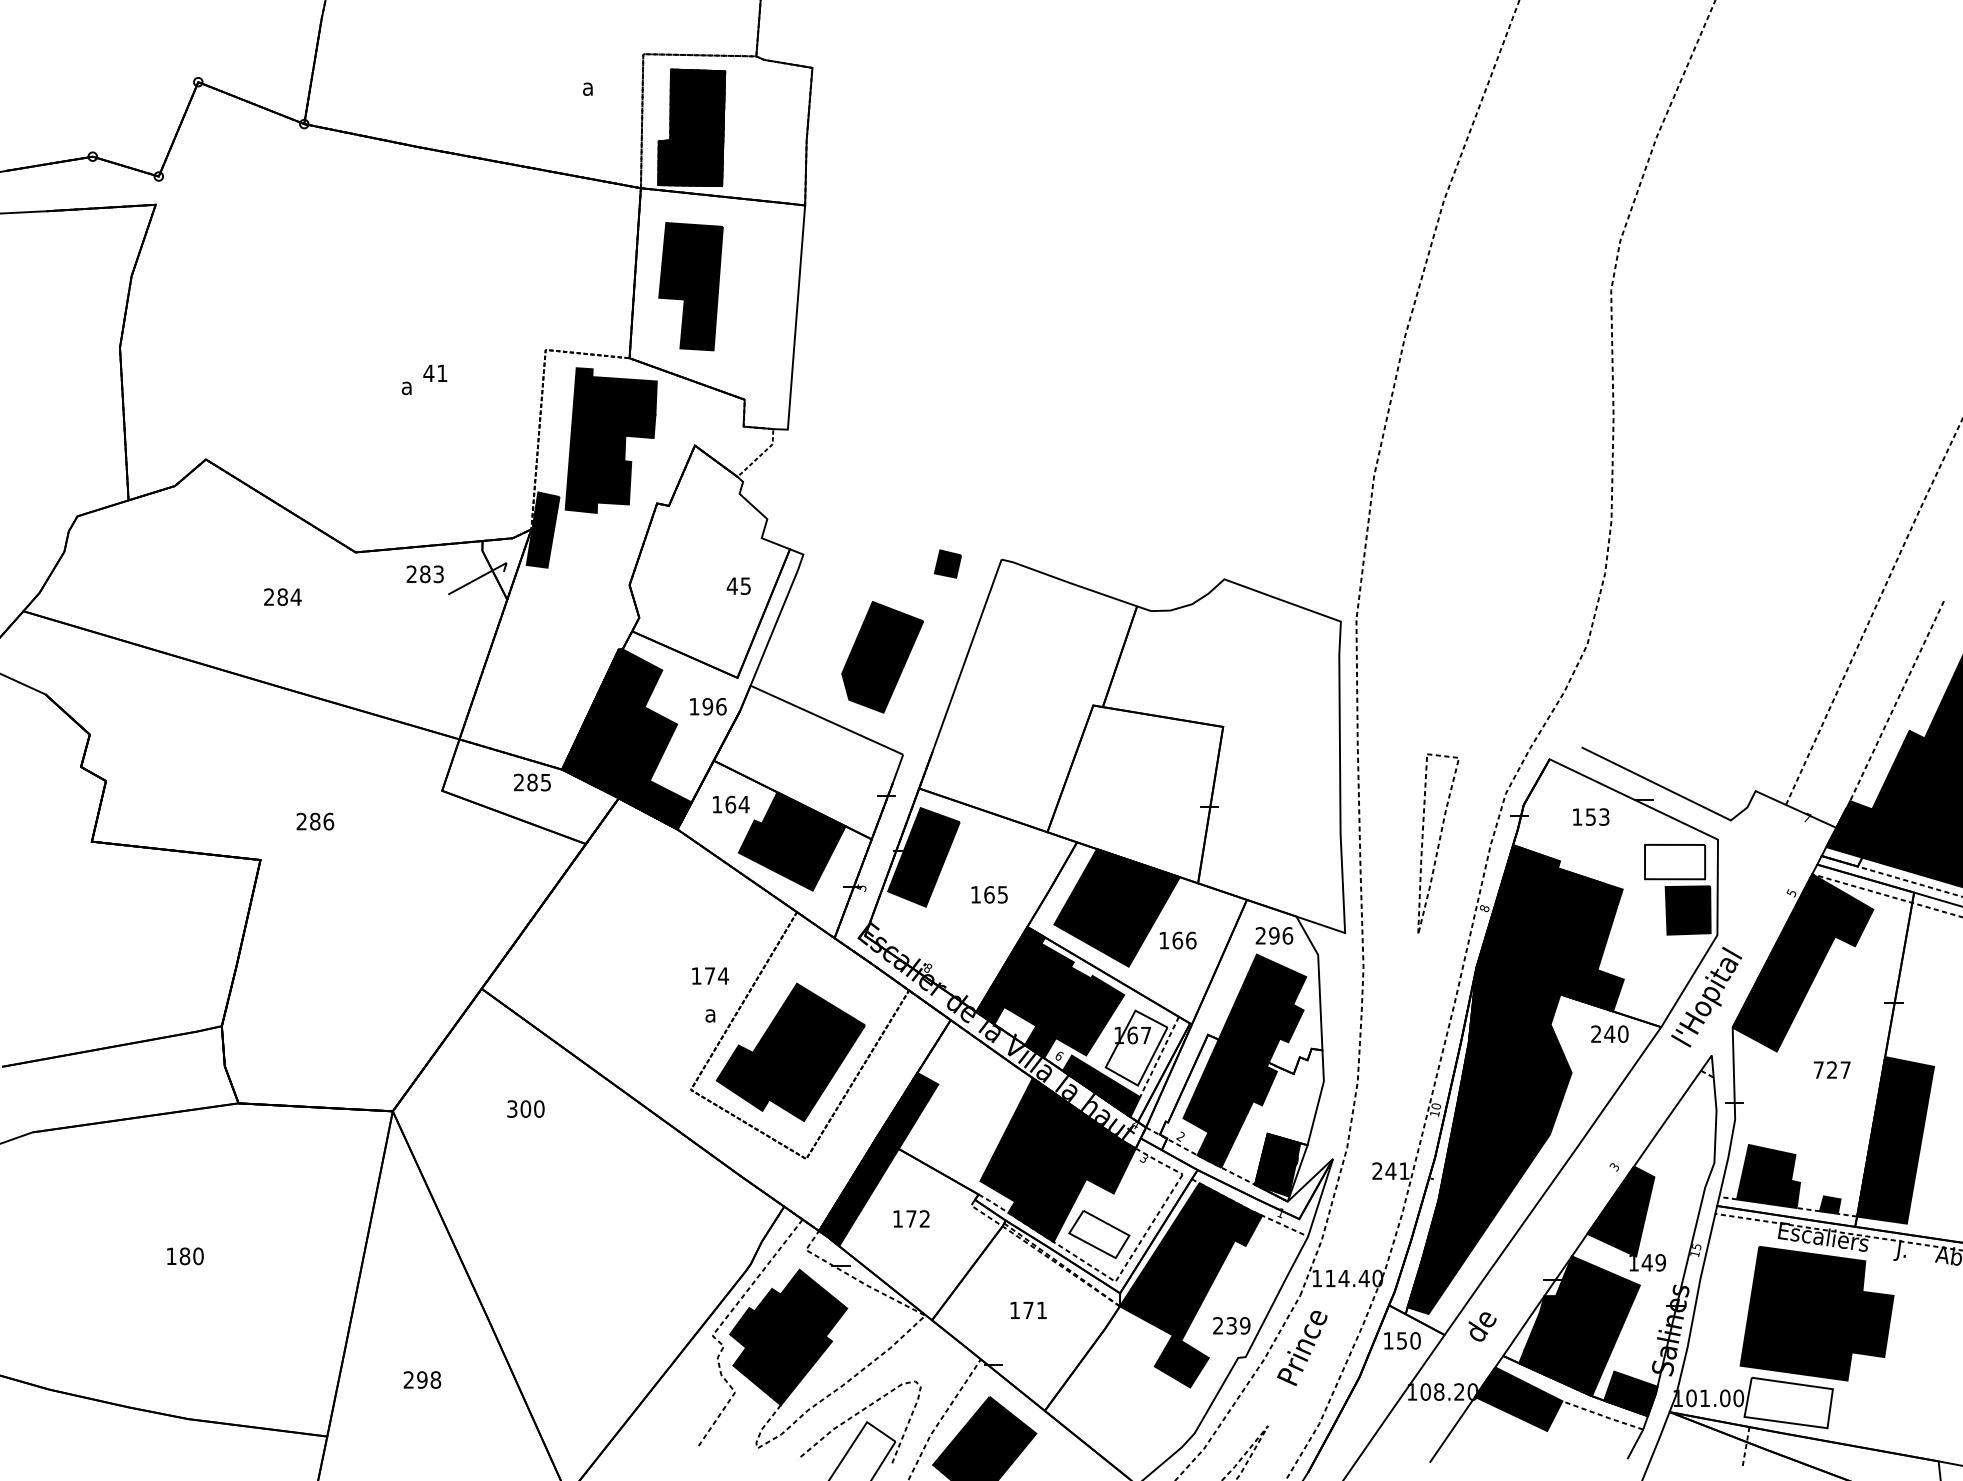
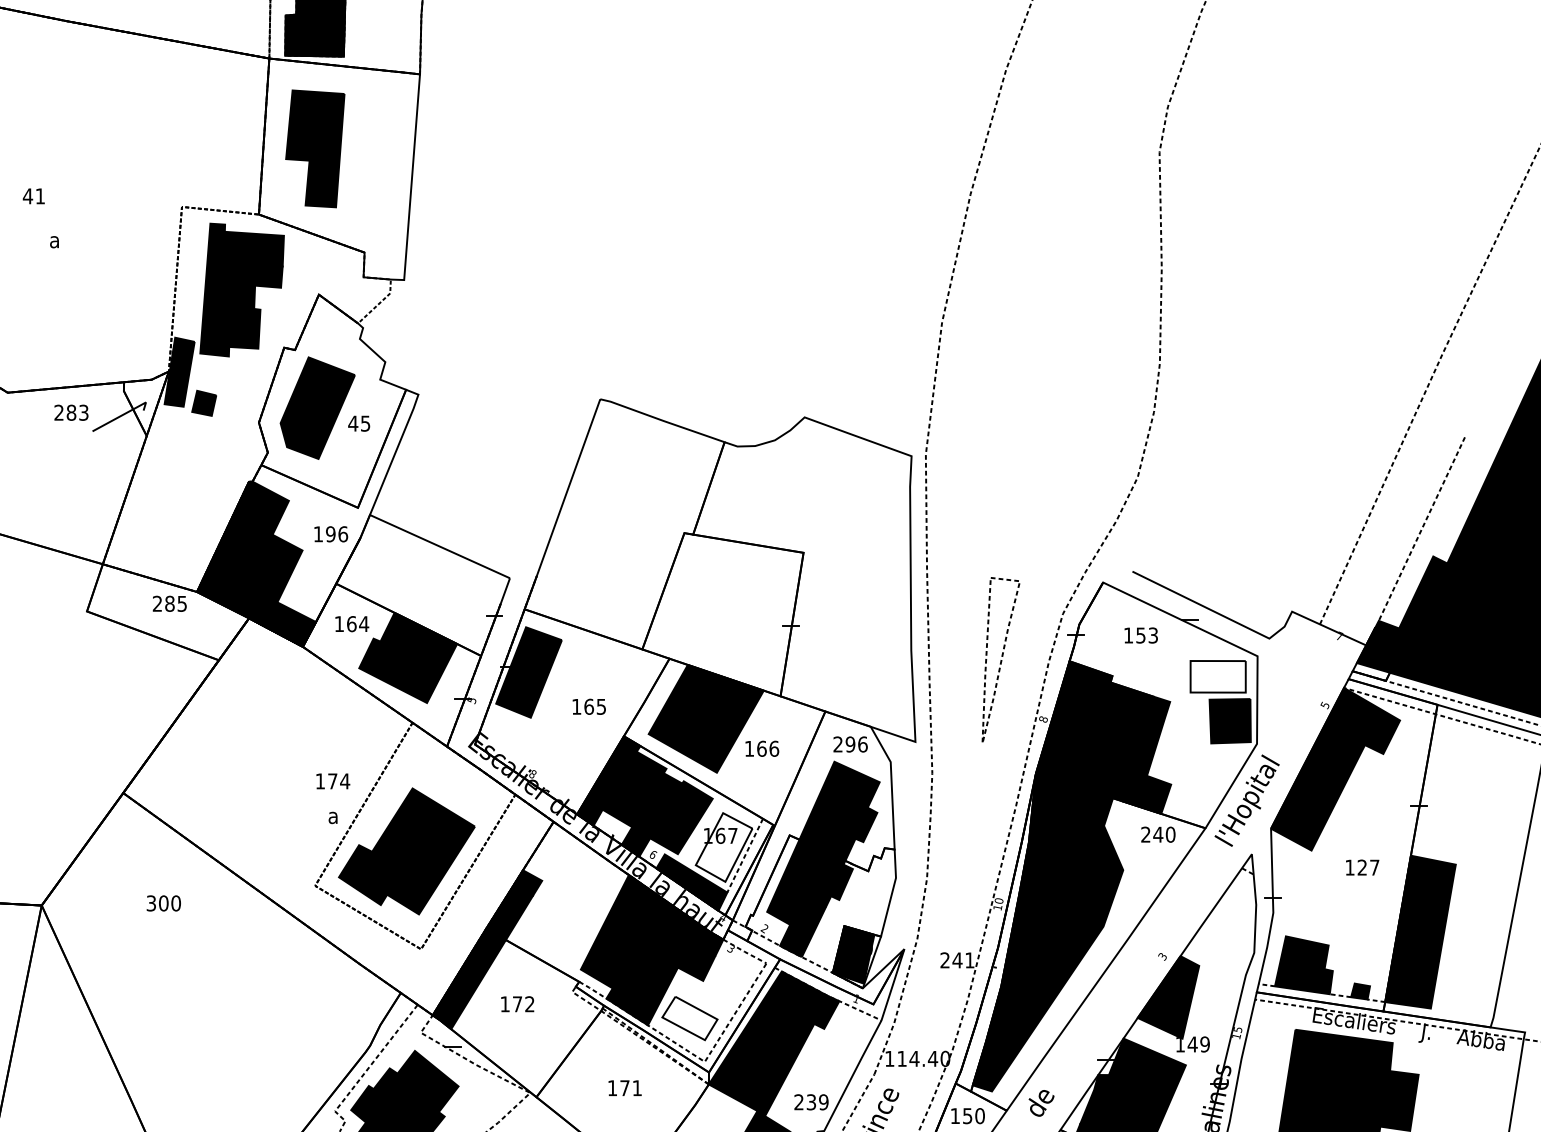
text: (435, 372) -> (34, 195), moved
part: (947, 563) -> (203, 402), moved
part: (882, 657) -> (317, 408), moved
text: (1818, 1069) -> (1349, 867), 727 -> 127

